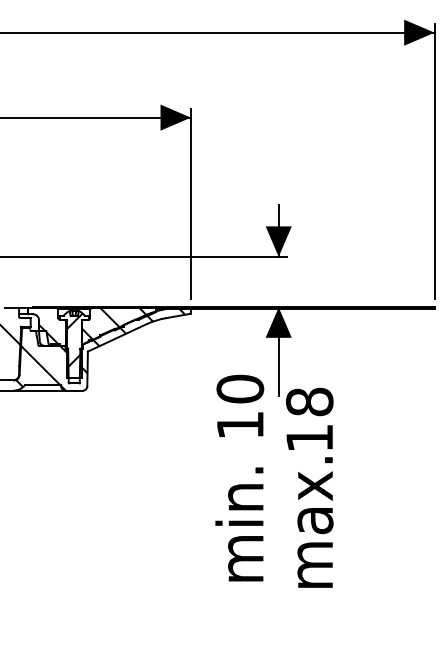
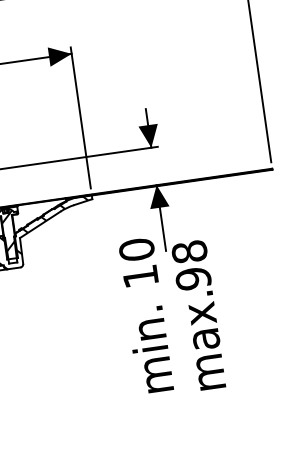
hatch: (114, 323) -> (36, 214), removed
text: (309, 438) -> (193, 279), 18 -> 98

